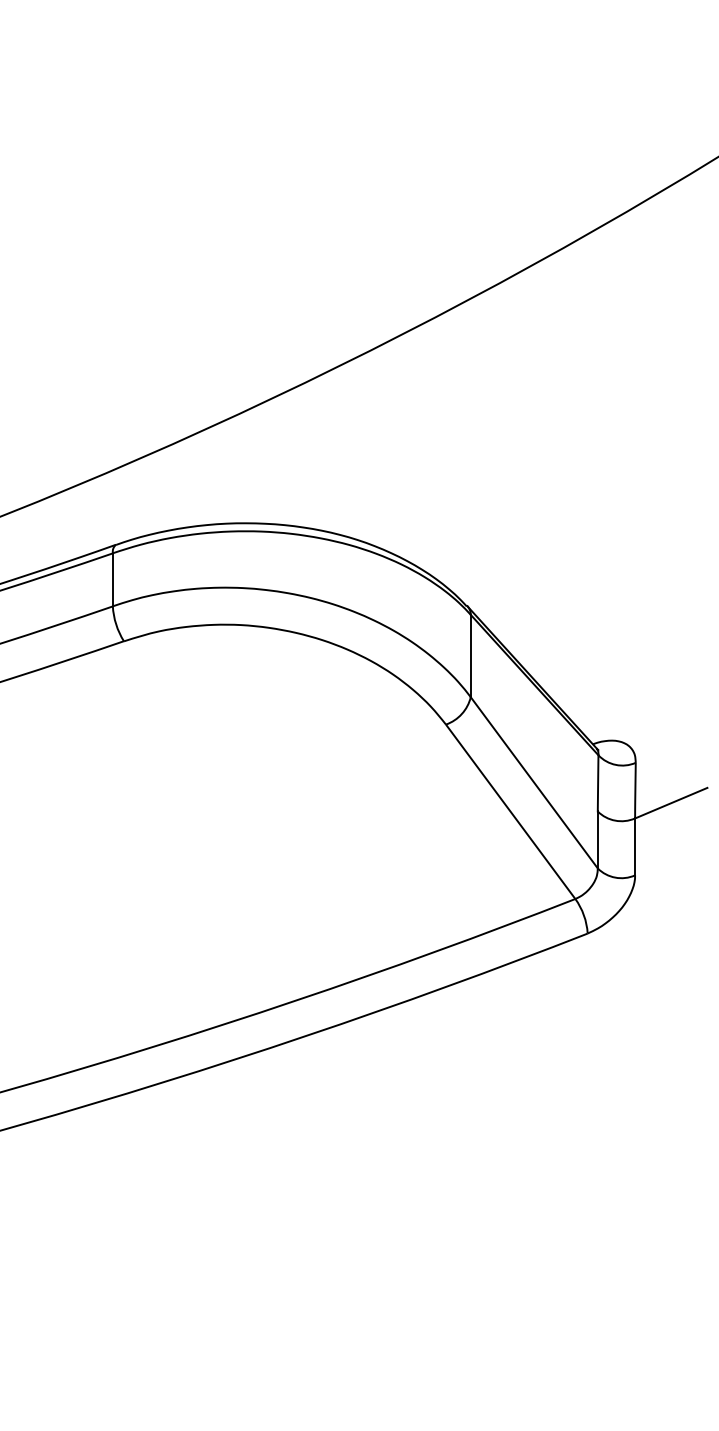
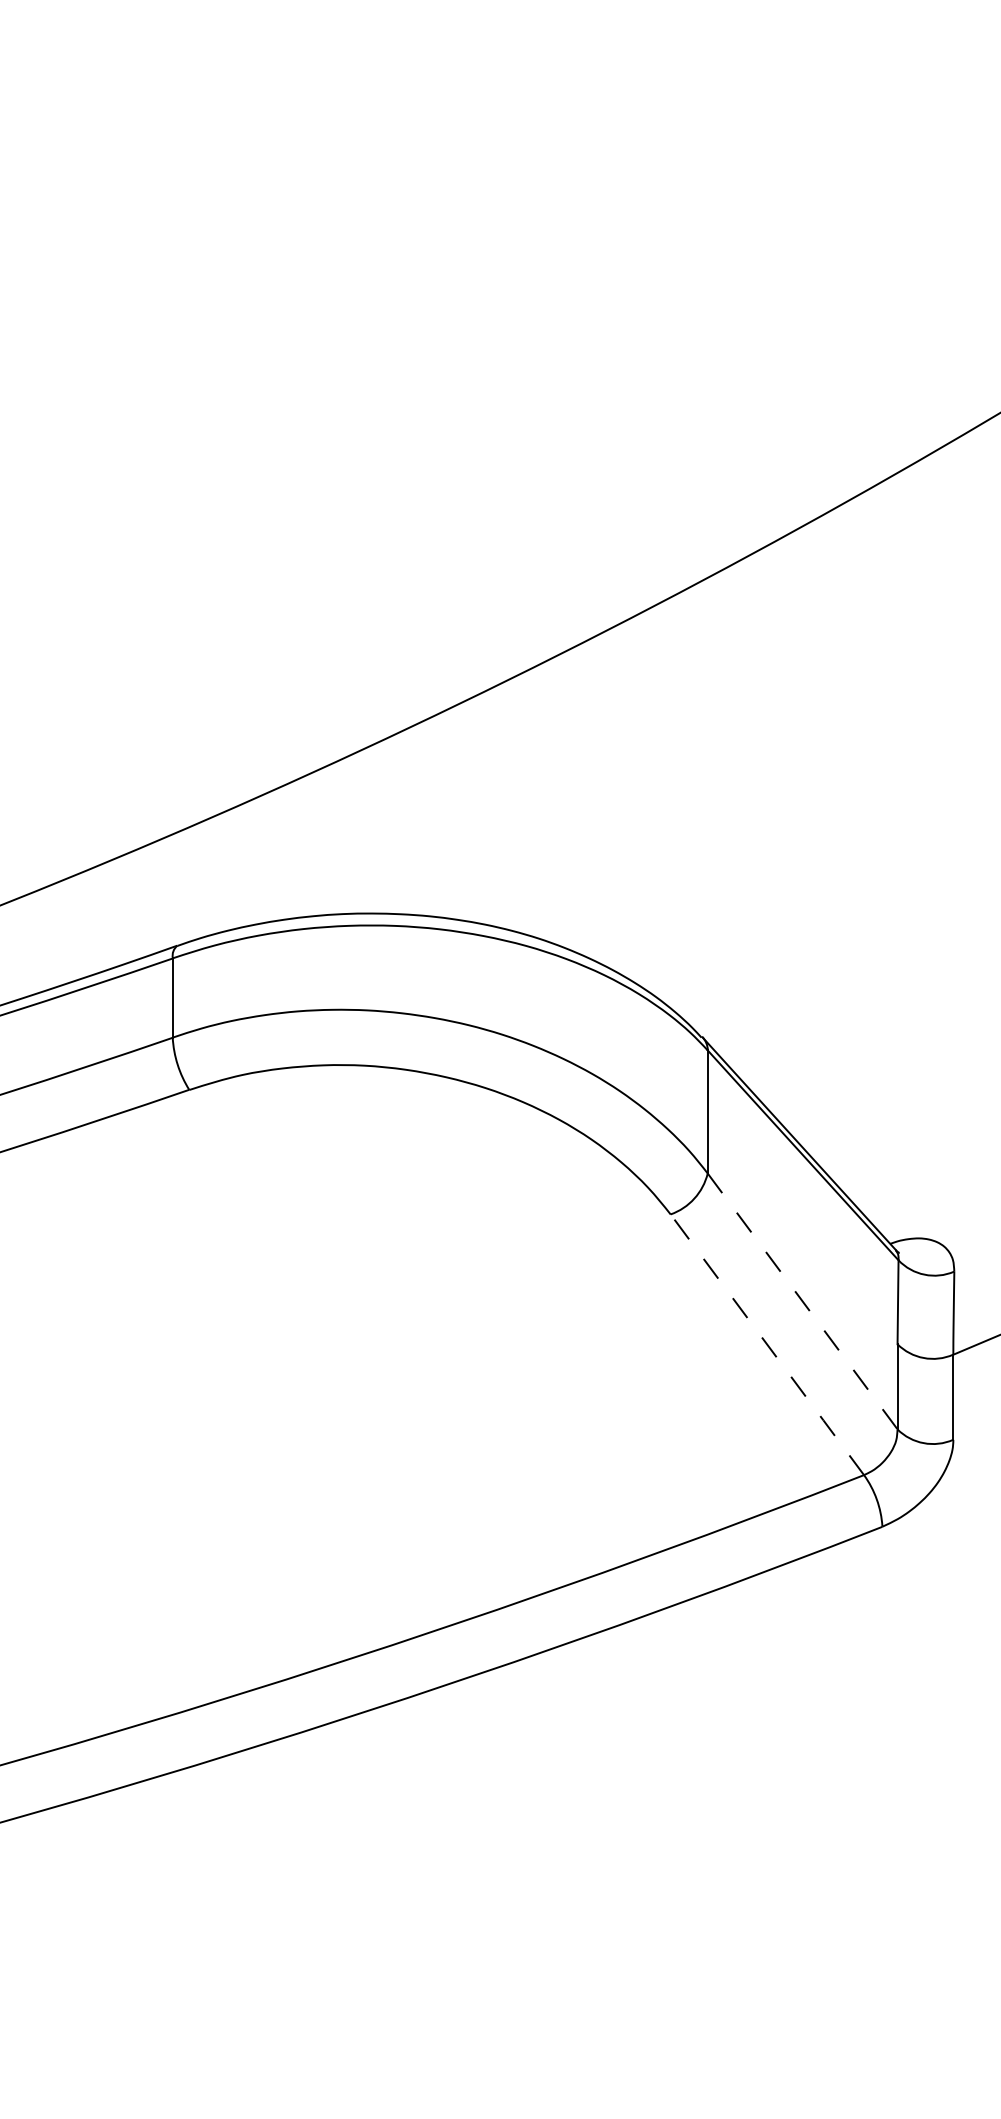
line: (534, 782) -> (802, 1300), solid -> dashed
line: (510, 811) -> (767, 1344), solid -> dashed

